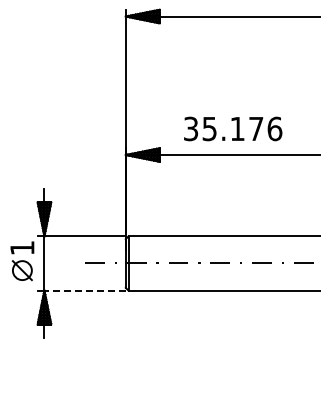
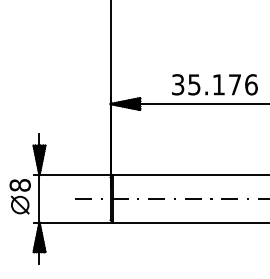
text: (233, 128) -> (215, 84), moved
text: (22, 247) -> (20, 184), 1 -> 8
line: (85, 290) -> (75, 222), dashed -> solid

